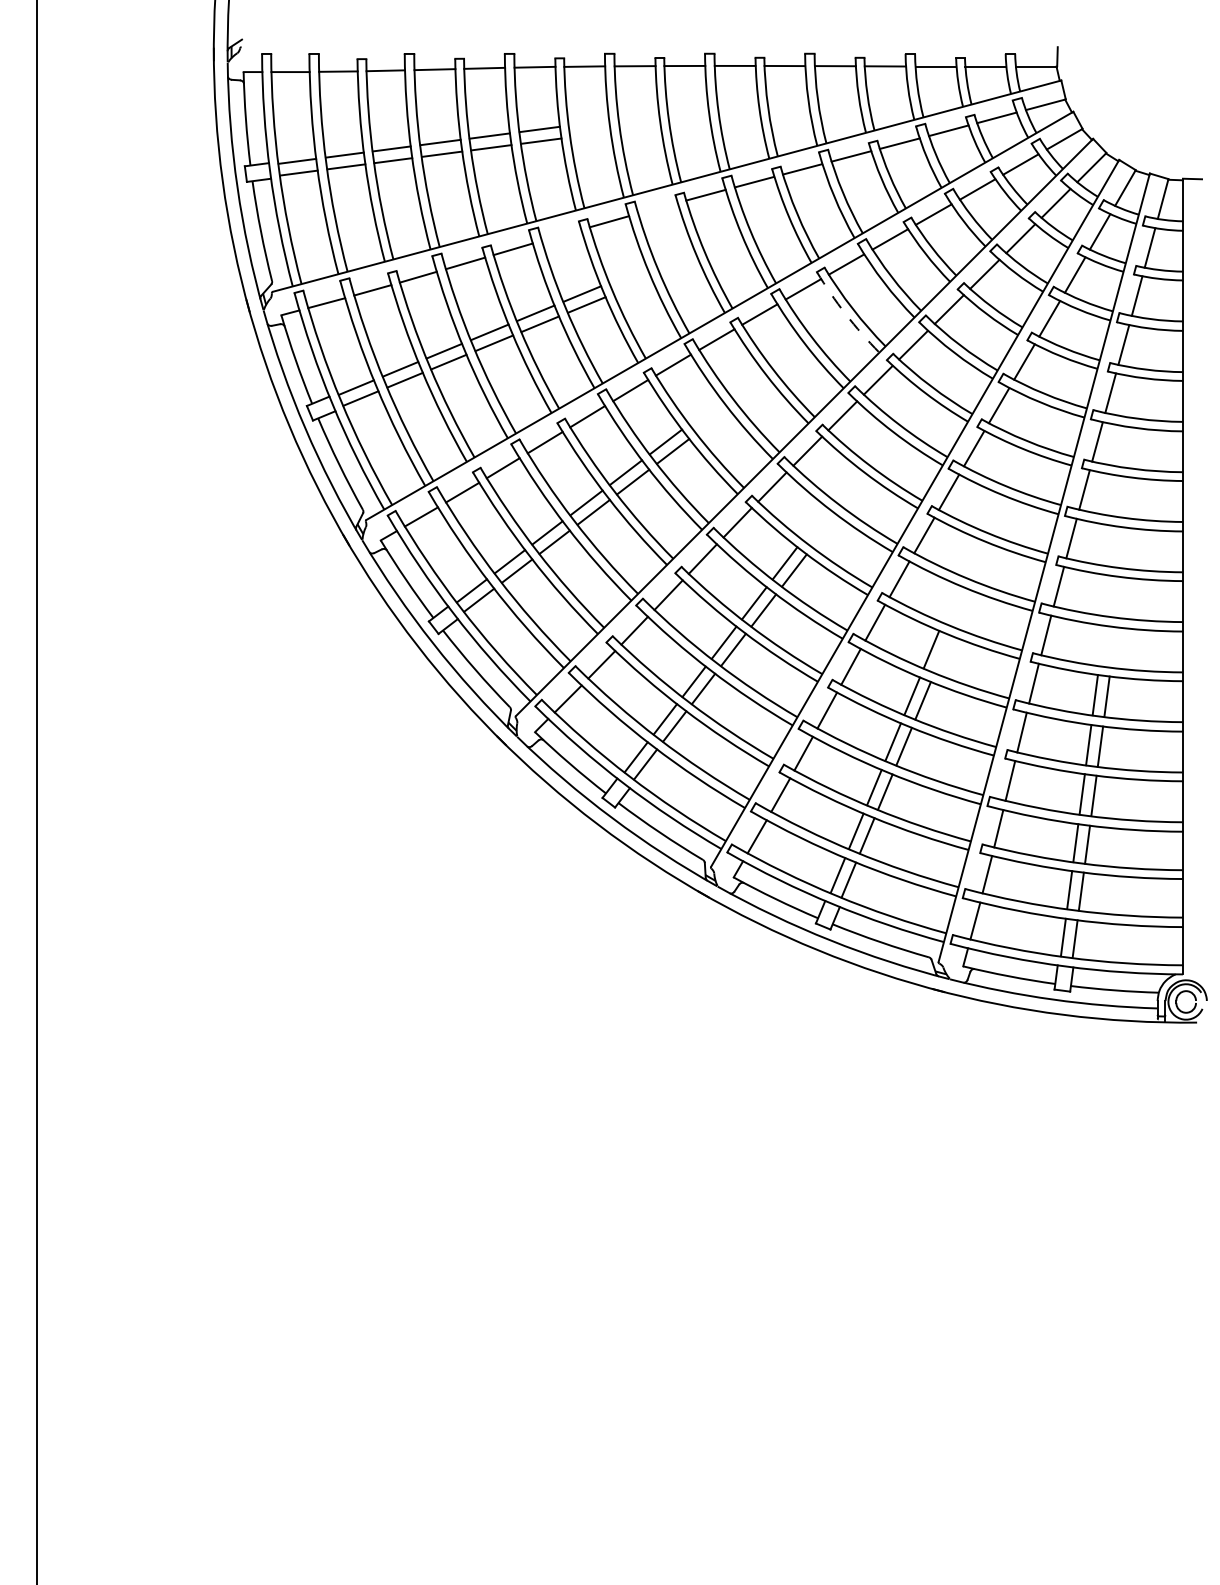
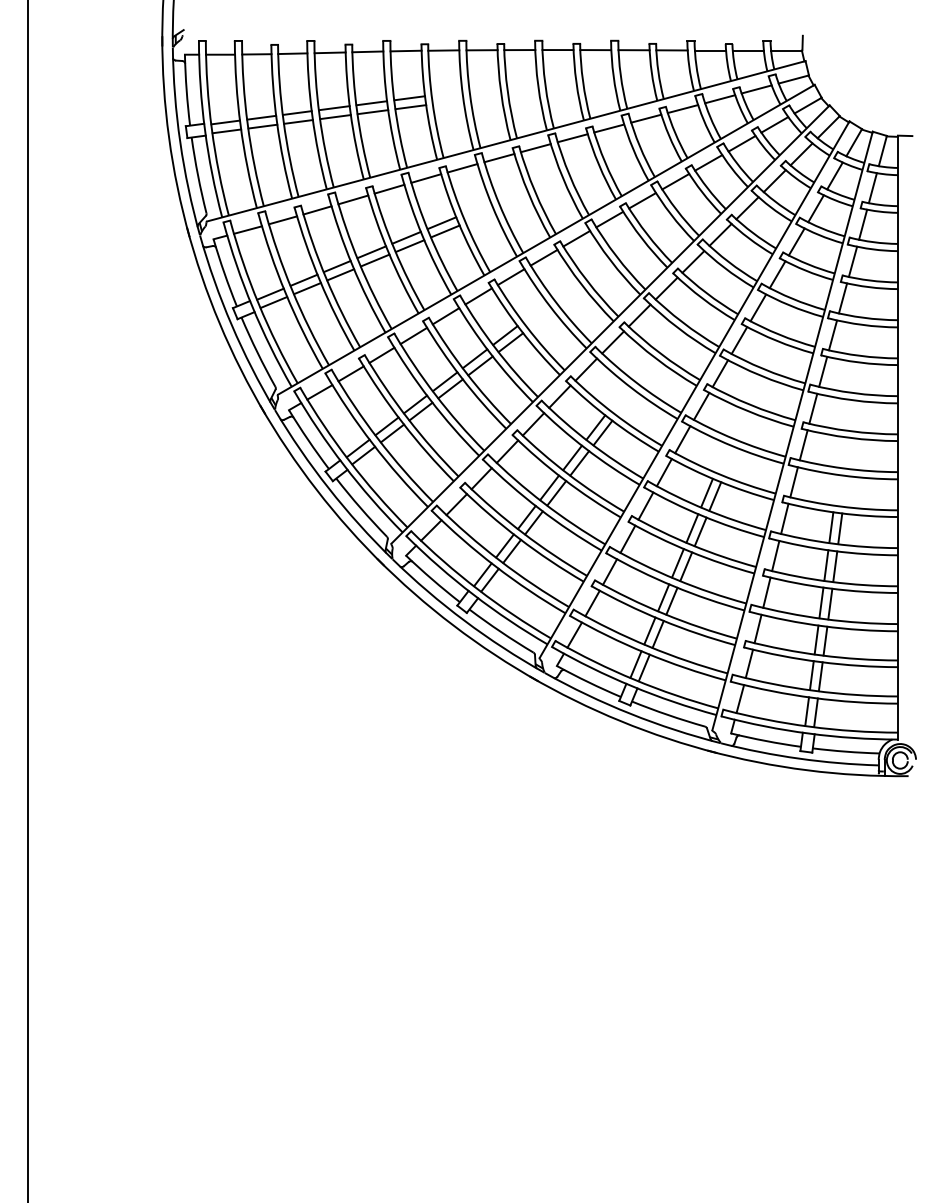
line: (657, 207) -> (499, 157), added
line: (561, 234) -> (426, 177), added
arc: (845, 314) -> (641, 238), dashed -> solid
line: (942, 653) -> (715, 495), added

